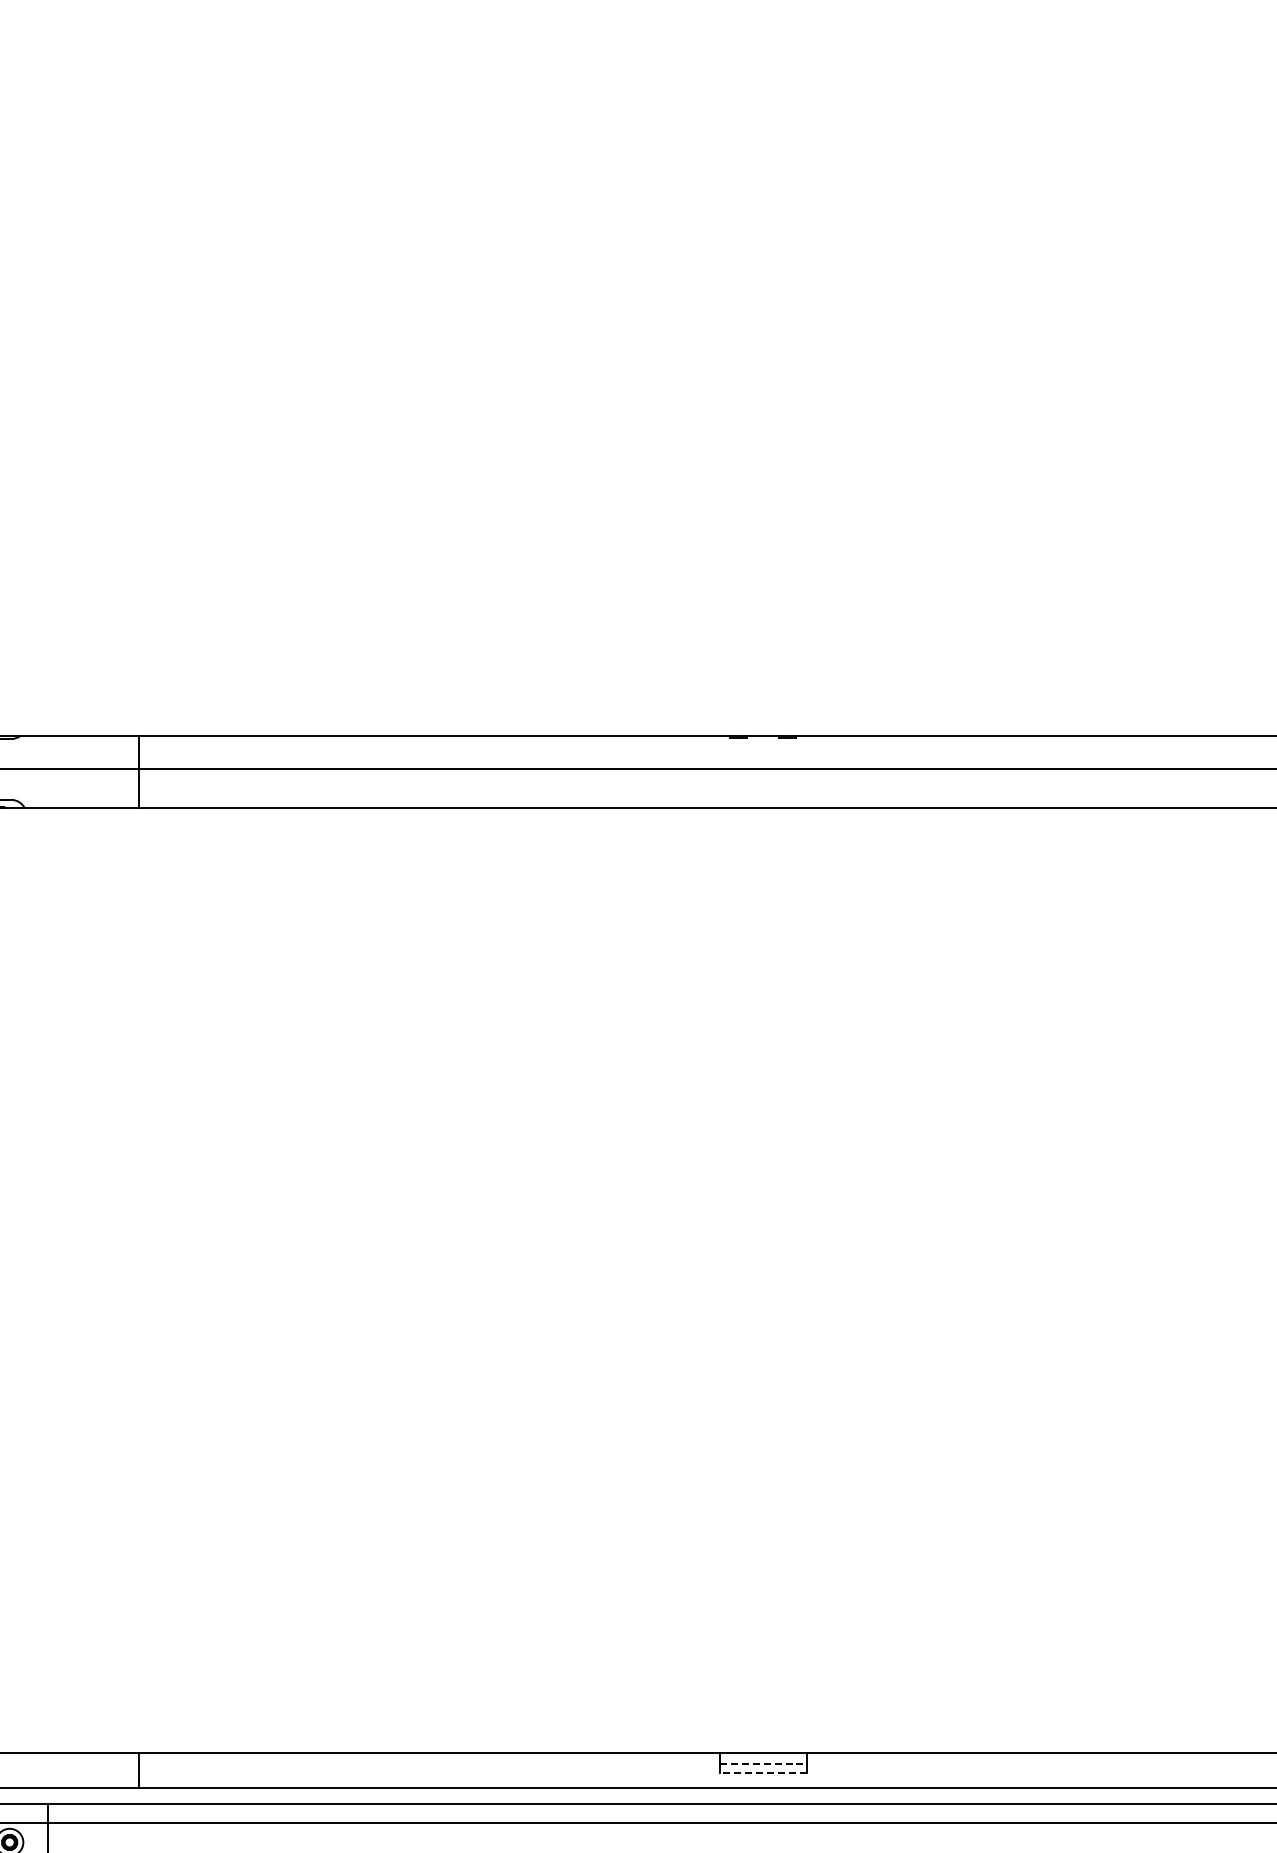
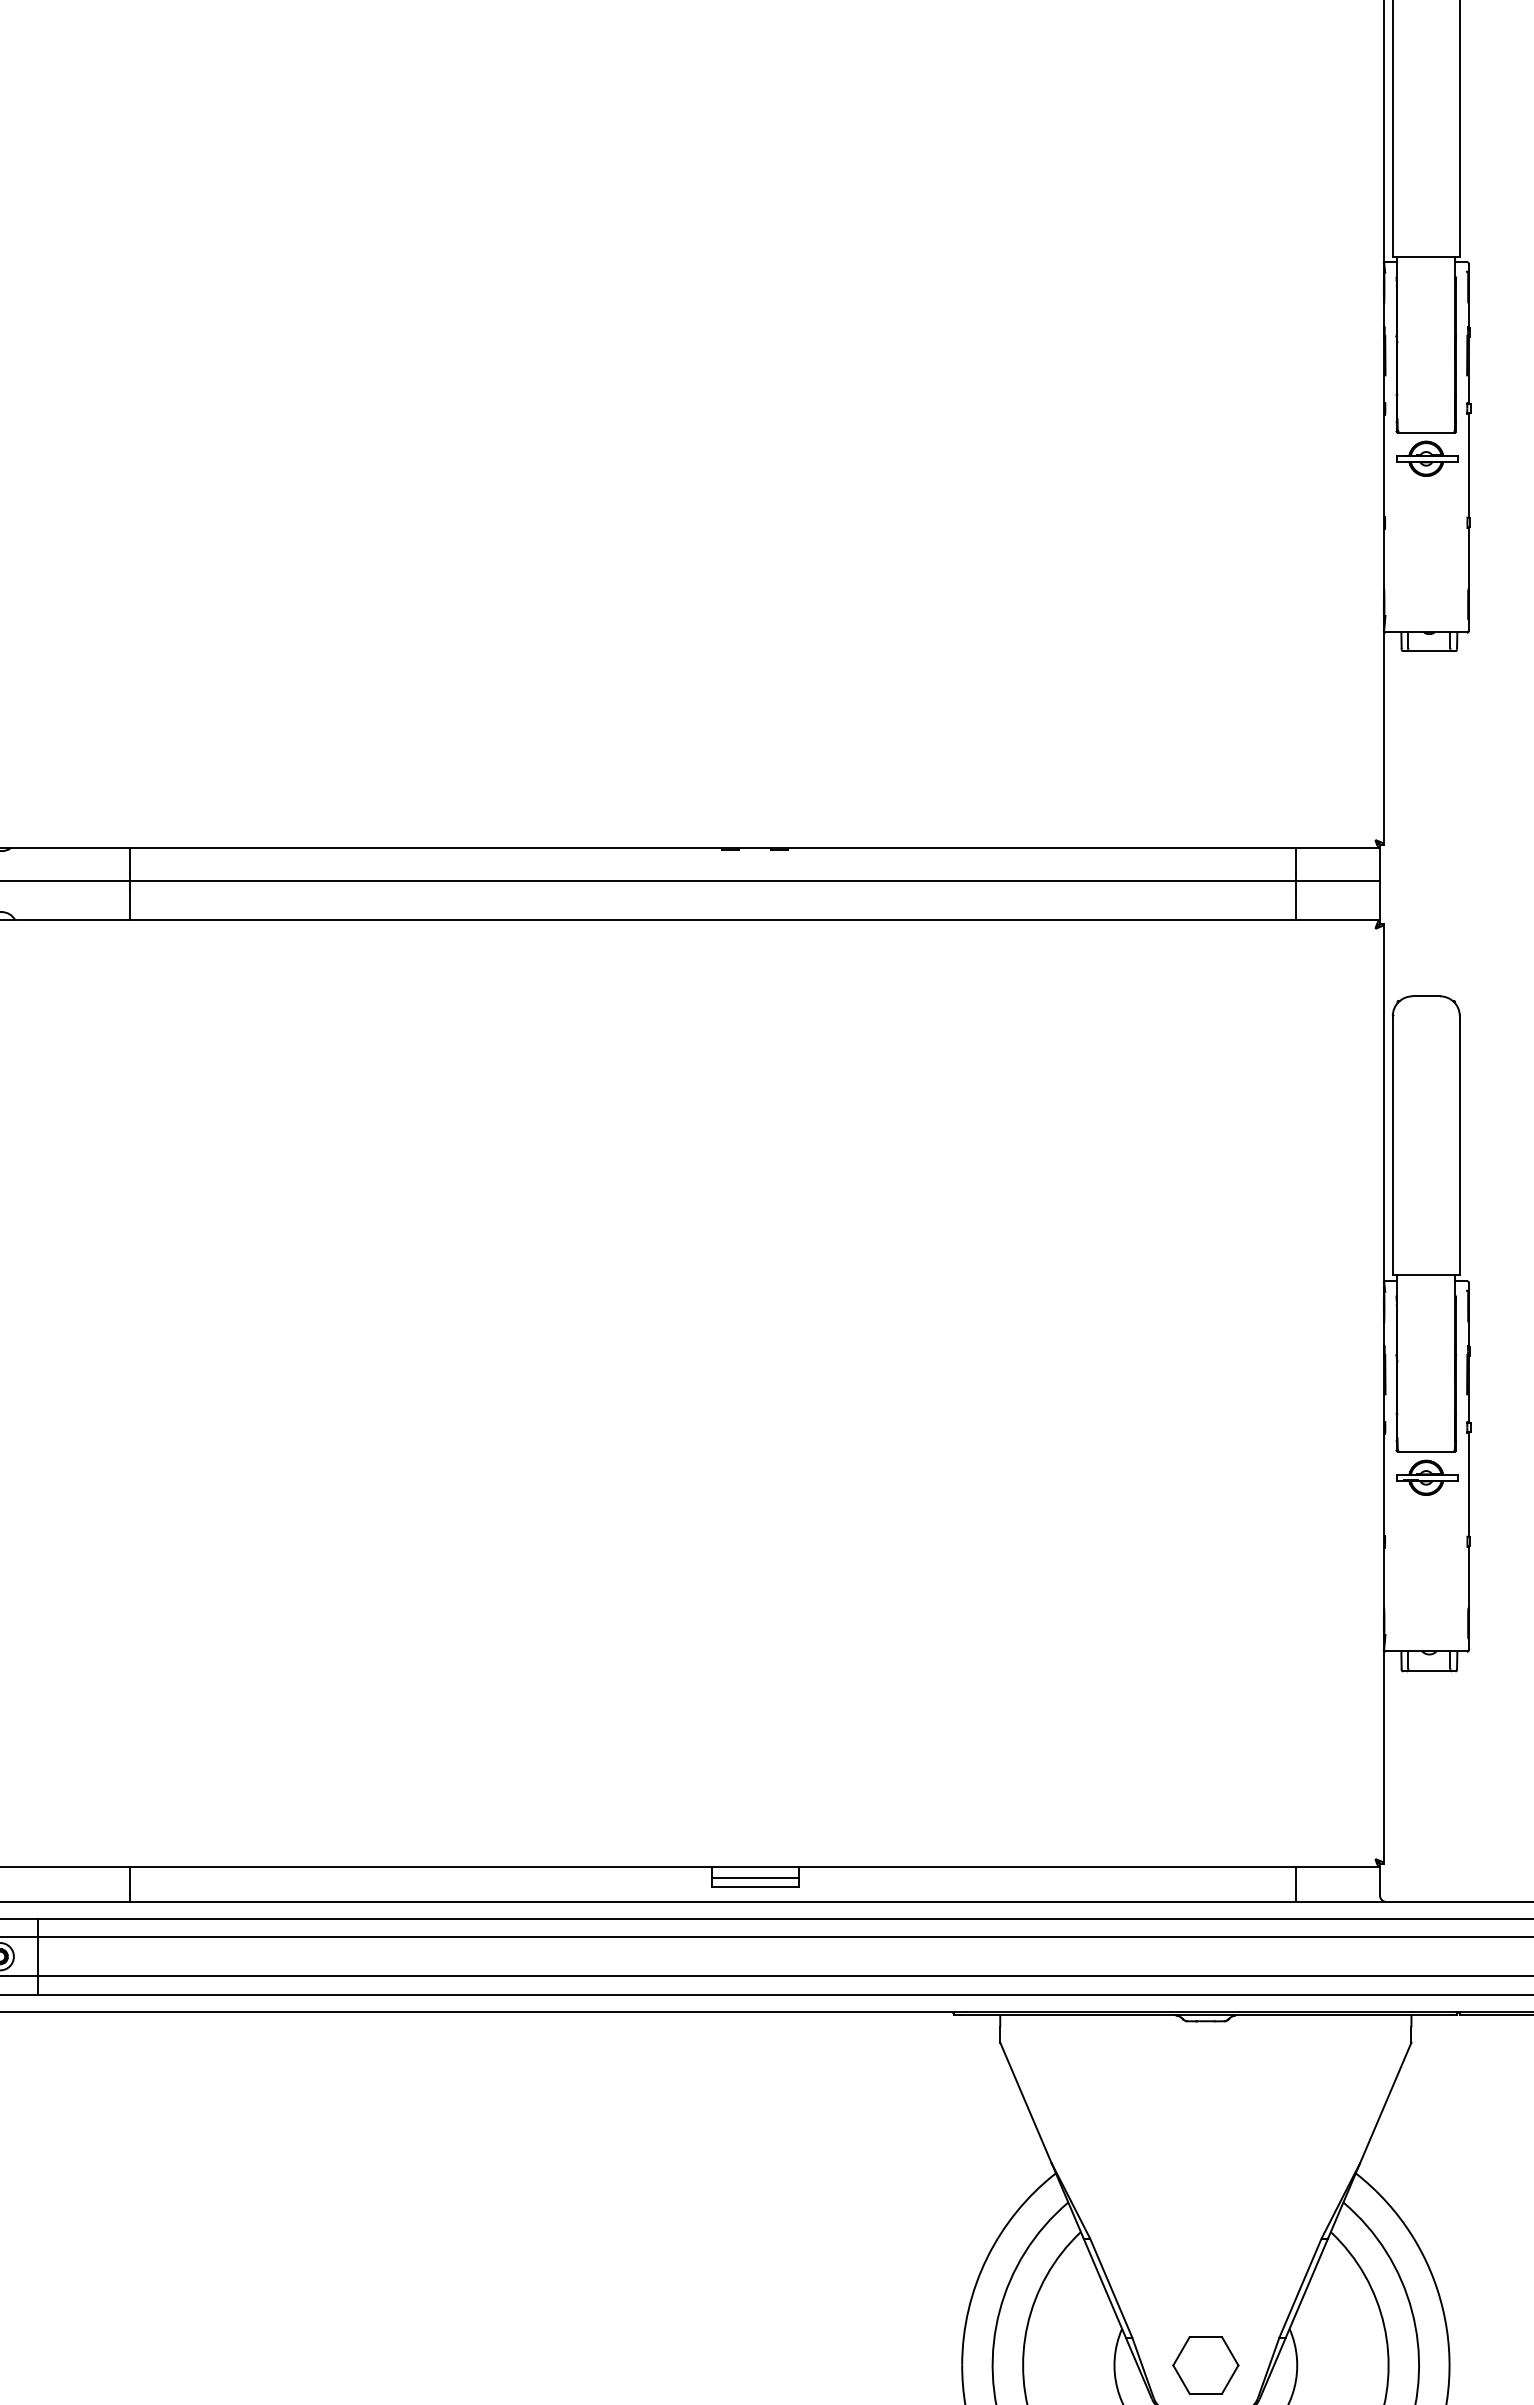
line: (763, 1763) -> (755, 1877), dashed -> solid
line: (763, 1772) -> (755, 1886), dashed -> solid

